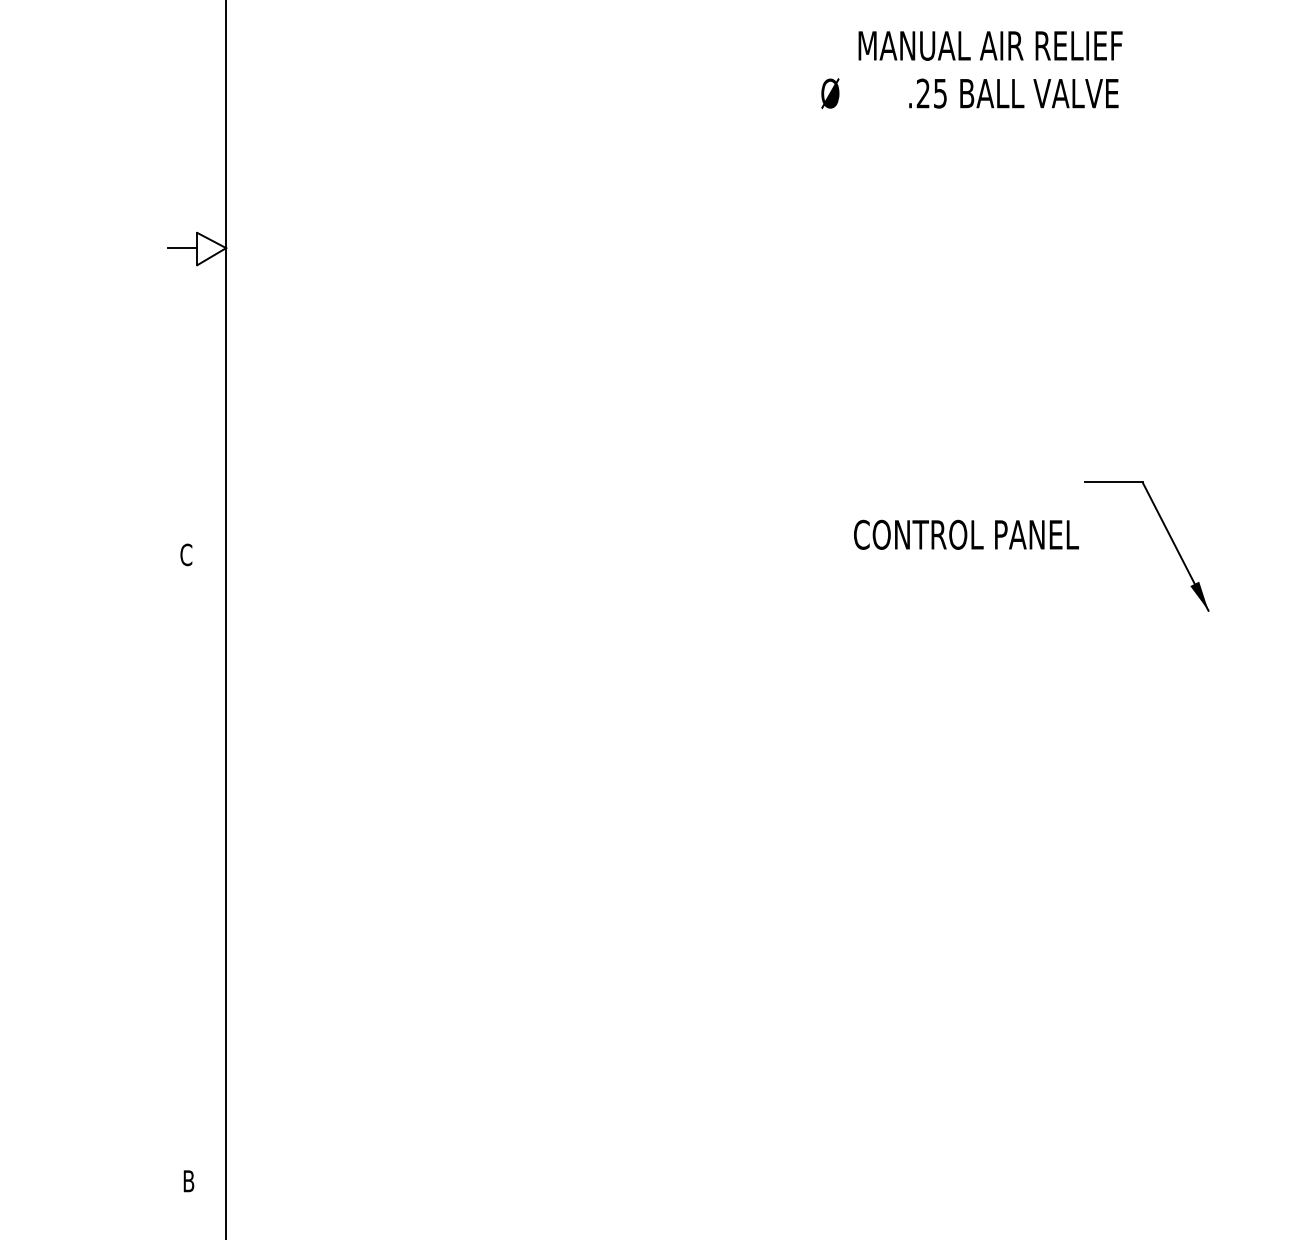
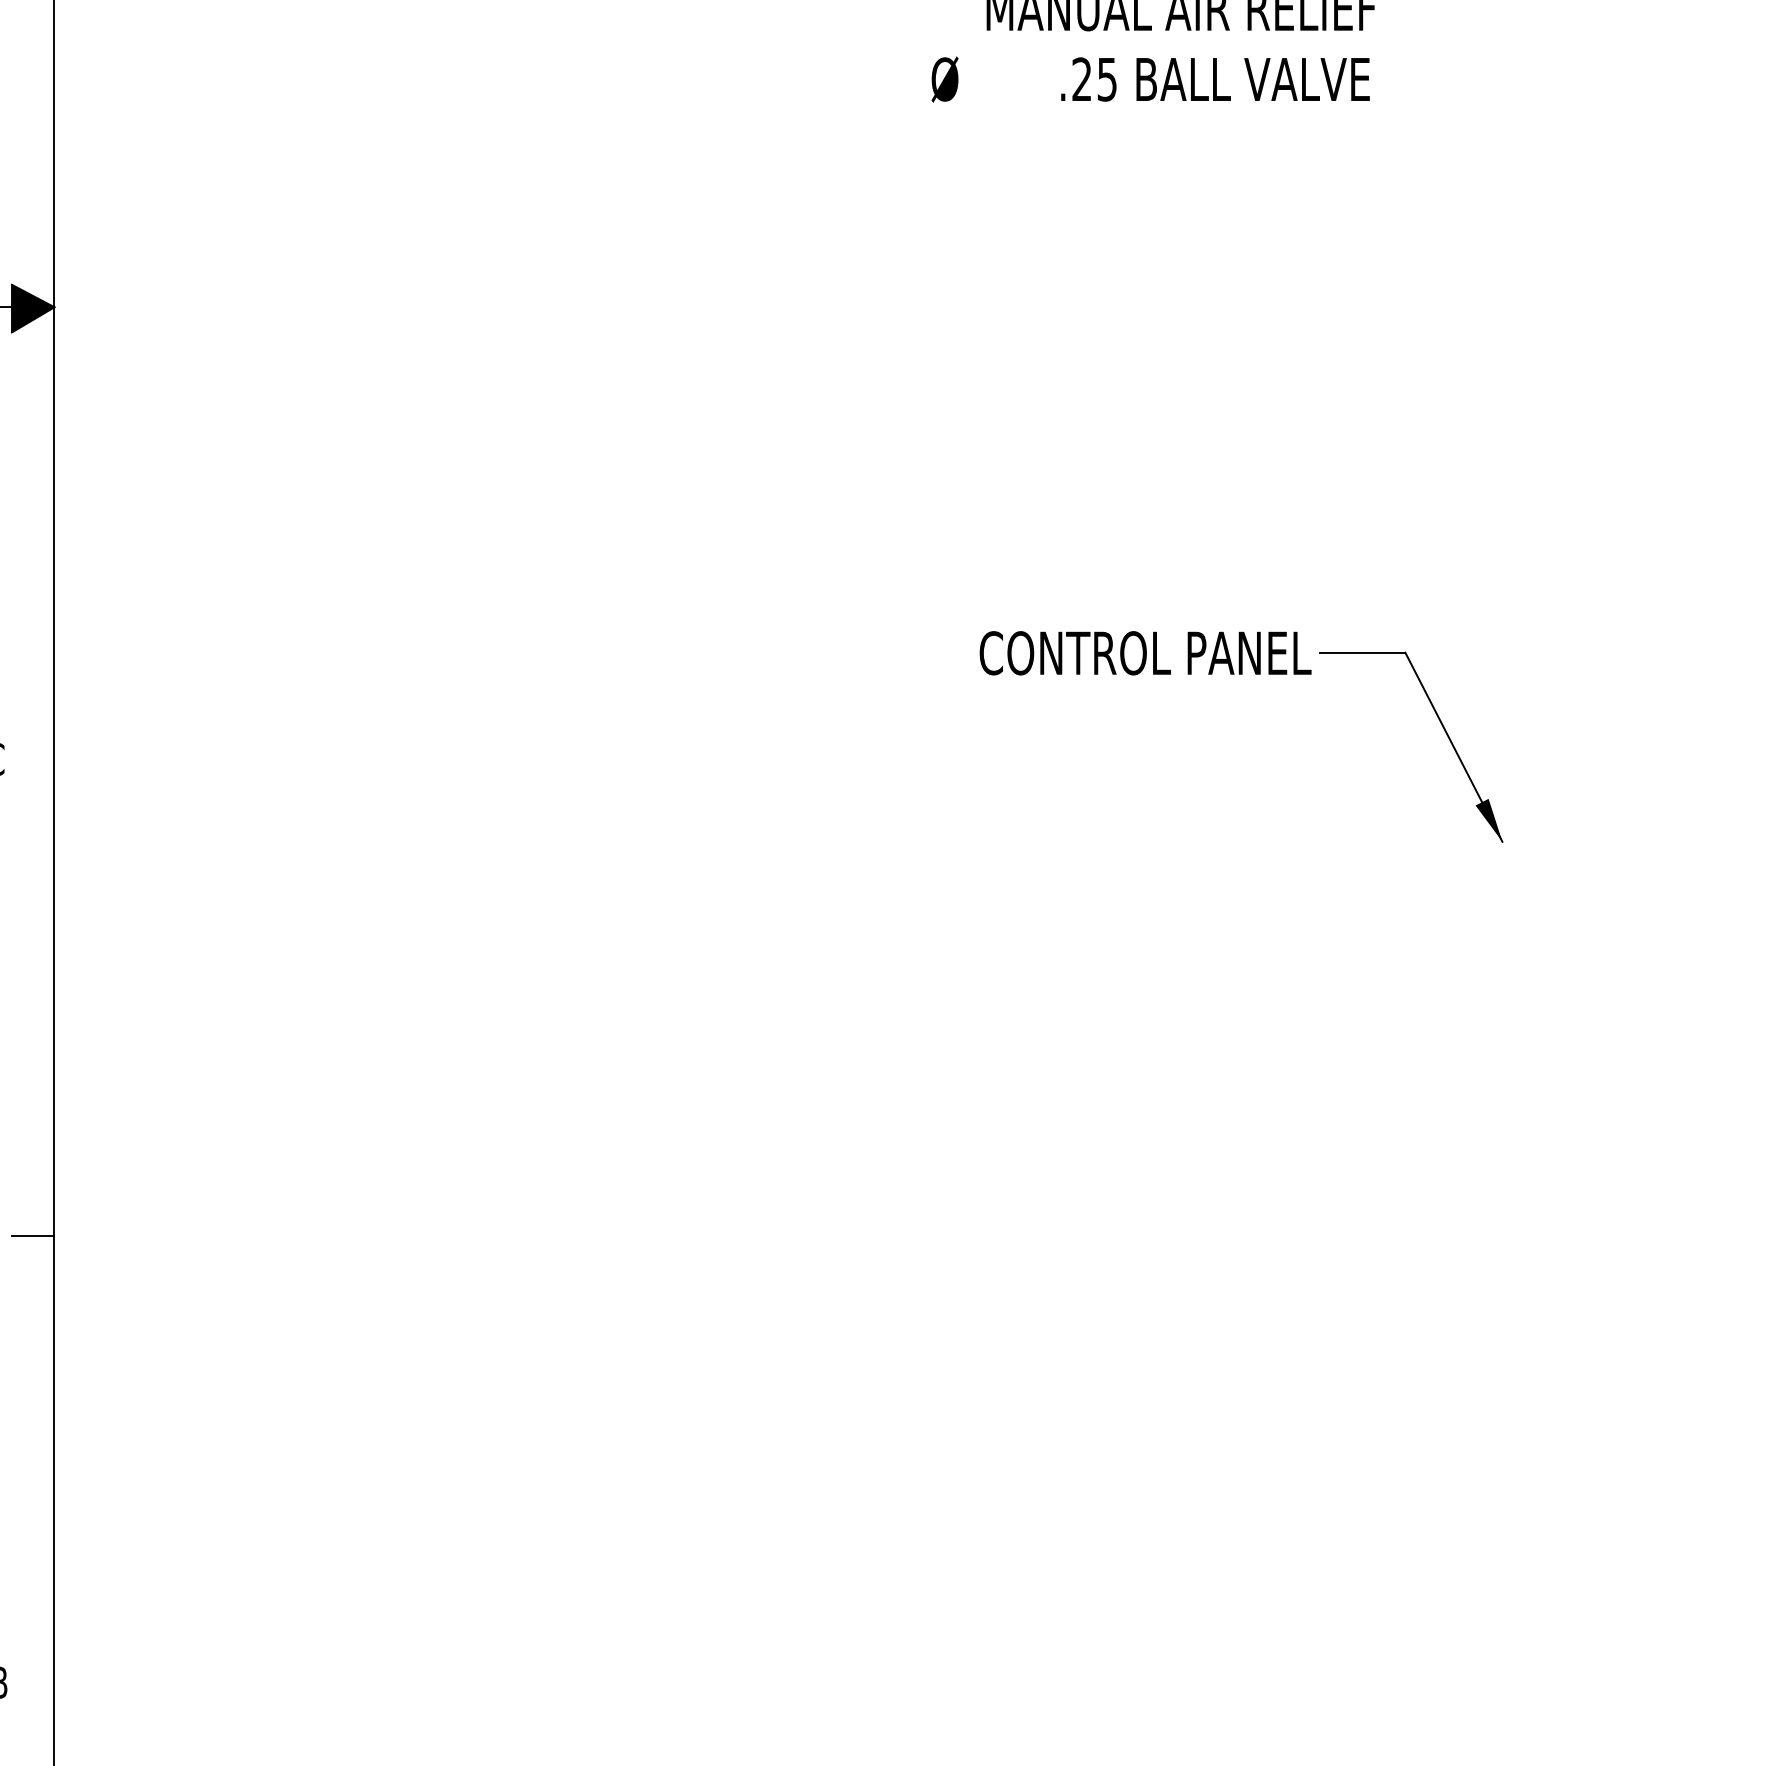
fill: (211, 248) -> (32, 307), added
text: (966, 534) -> (1145, 652), moved
line: (211, 878) -> (32, 1236), added

